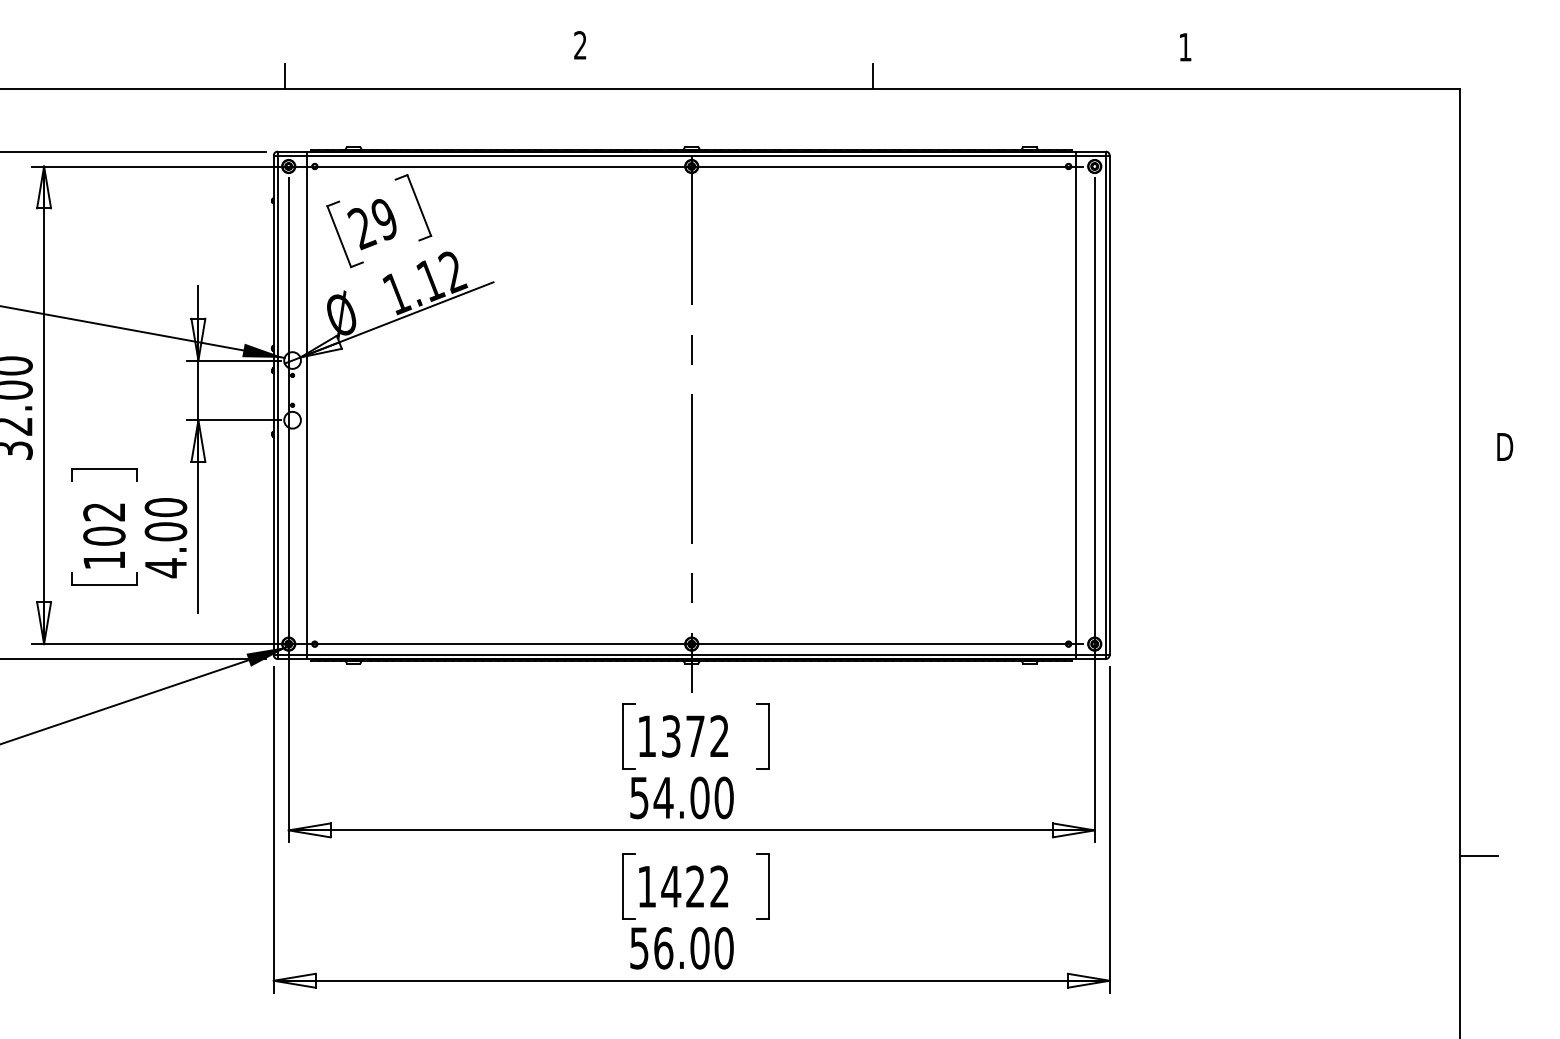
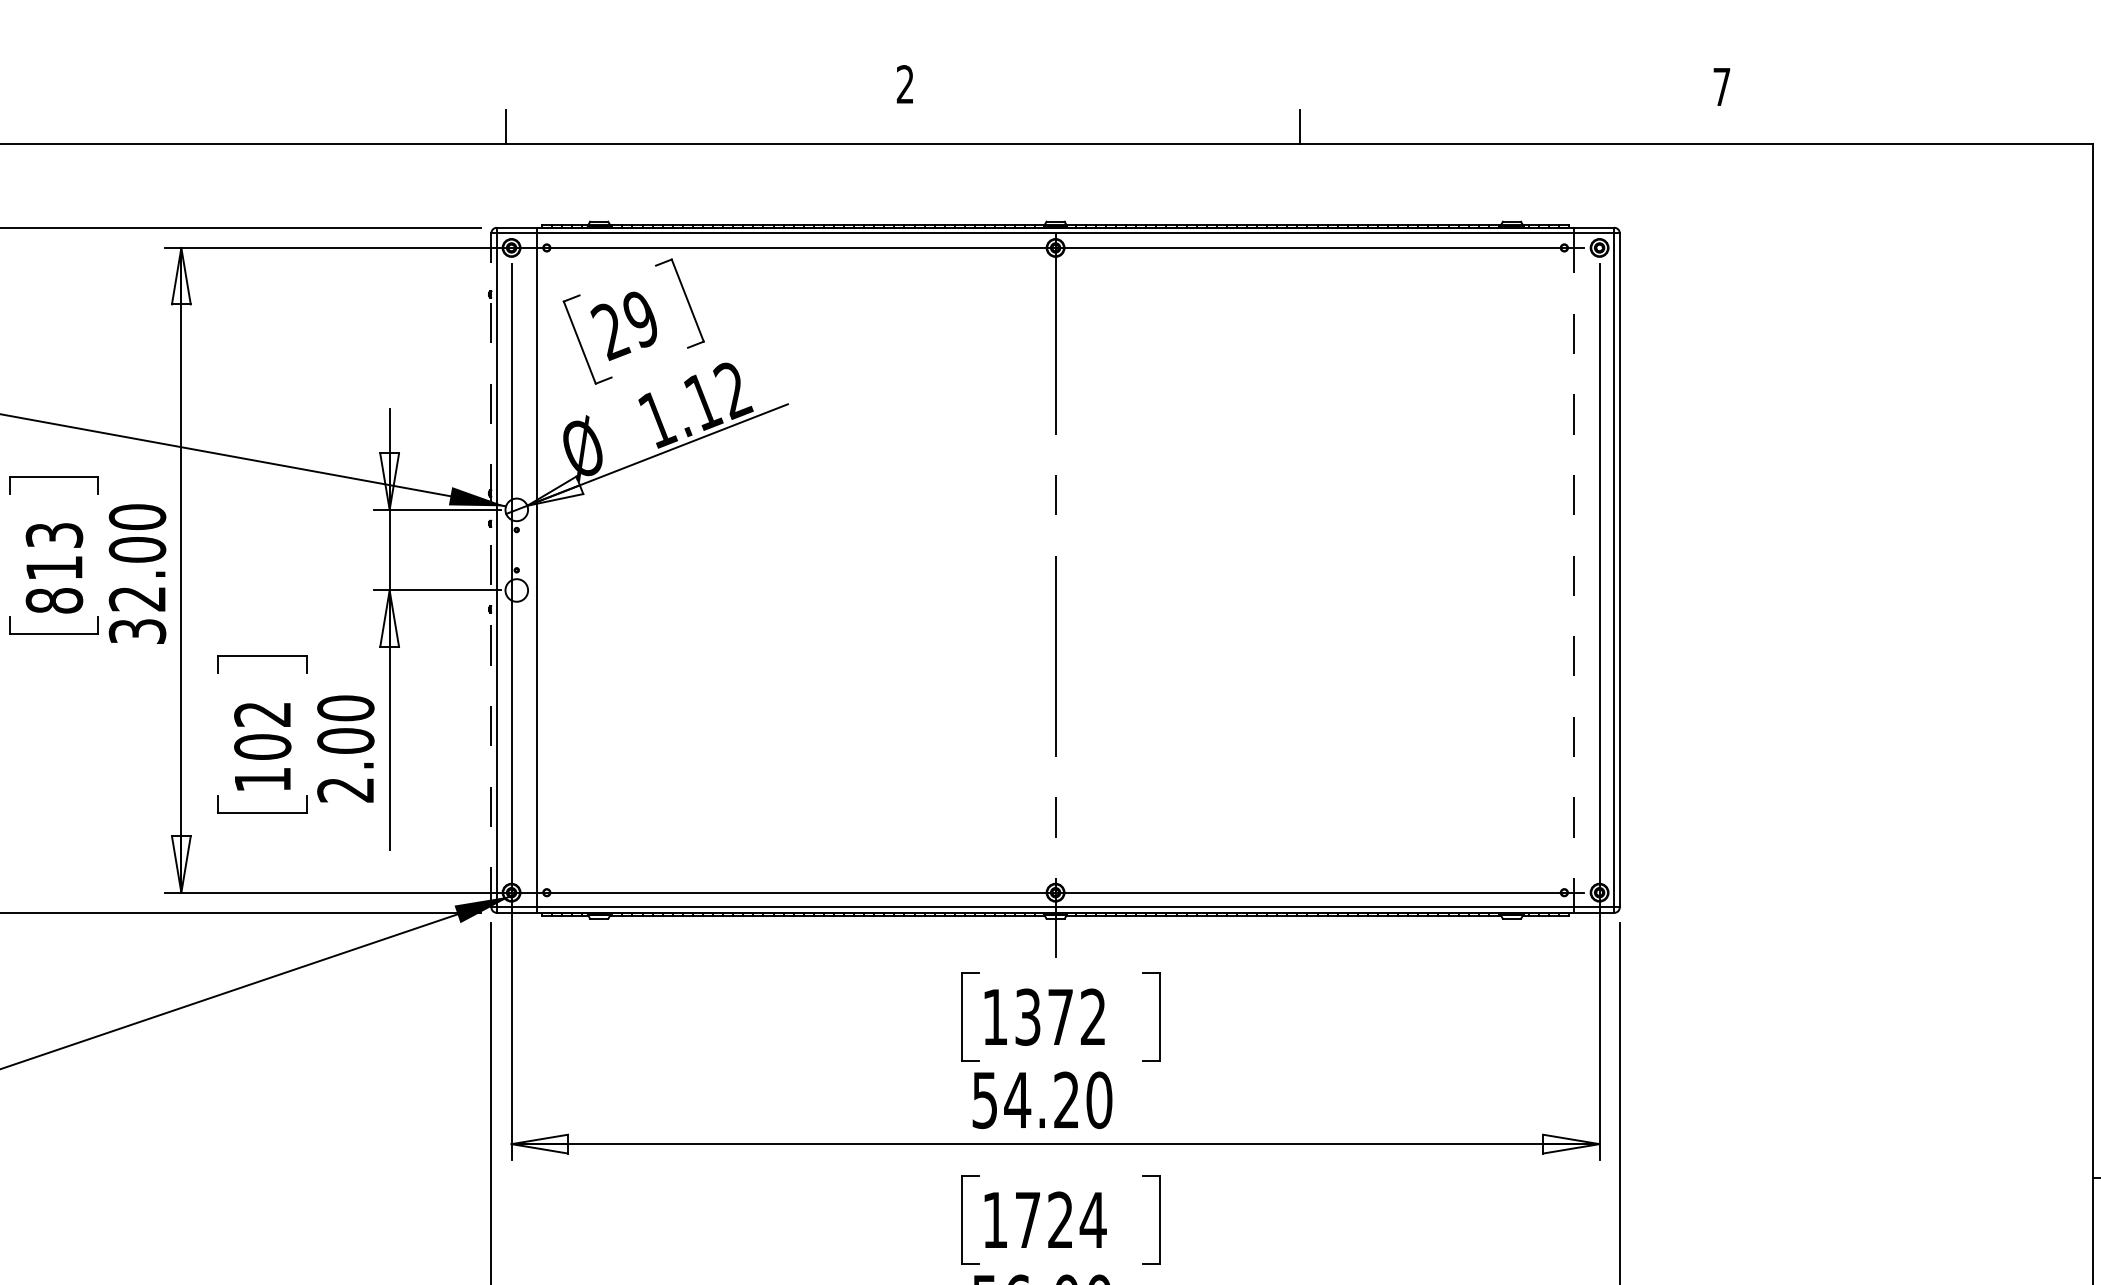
text: (1185, 47) -> (1722, 87), 1 -> 7
line: (273, 405) -> (491, 570), solid -> dashed
line: (1076, 405) -> (1574, 570), solid -> dashed
text: (165, 568) -> (345, 790), 4.00 -> 2.00
text: (699, 797) -> (1066, 1099), 54.00 -> 54.20
text: (695, 886) -> (1060, 1219), 1422 -> 1724

